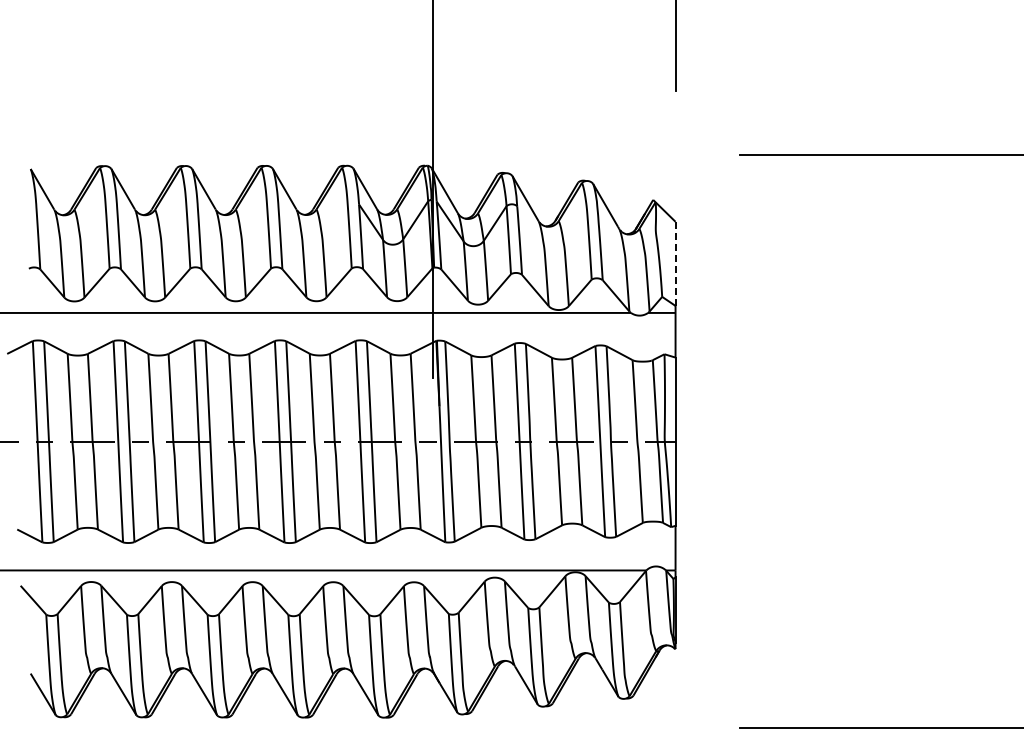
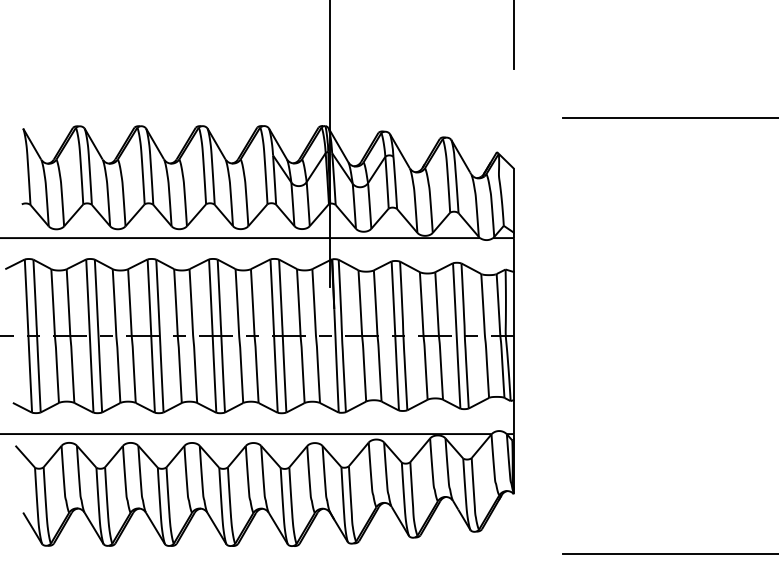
line: (675, 264) -> (513, 201), dashed -> solid

